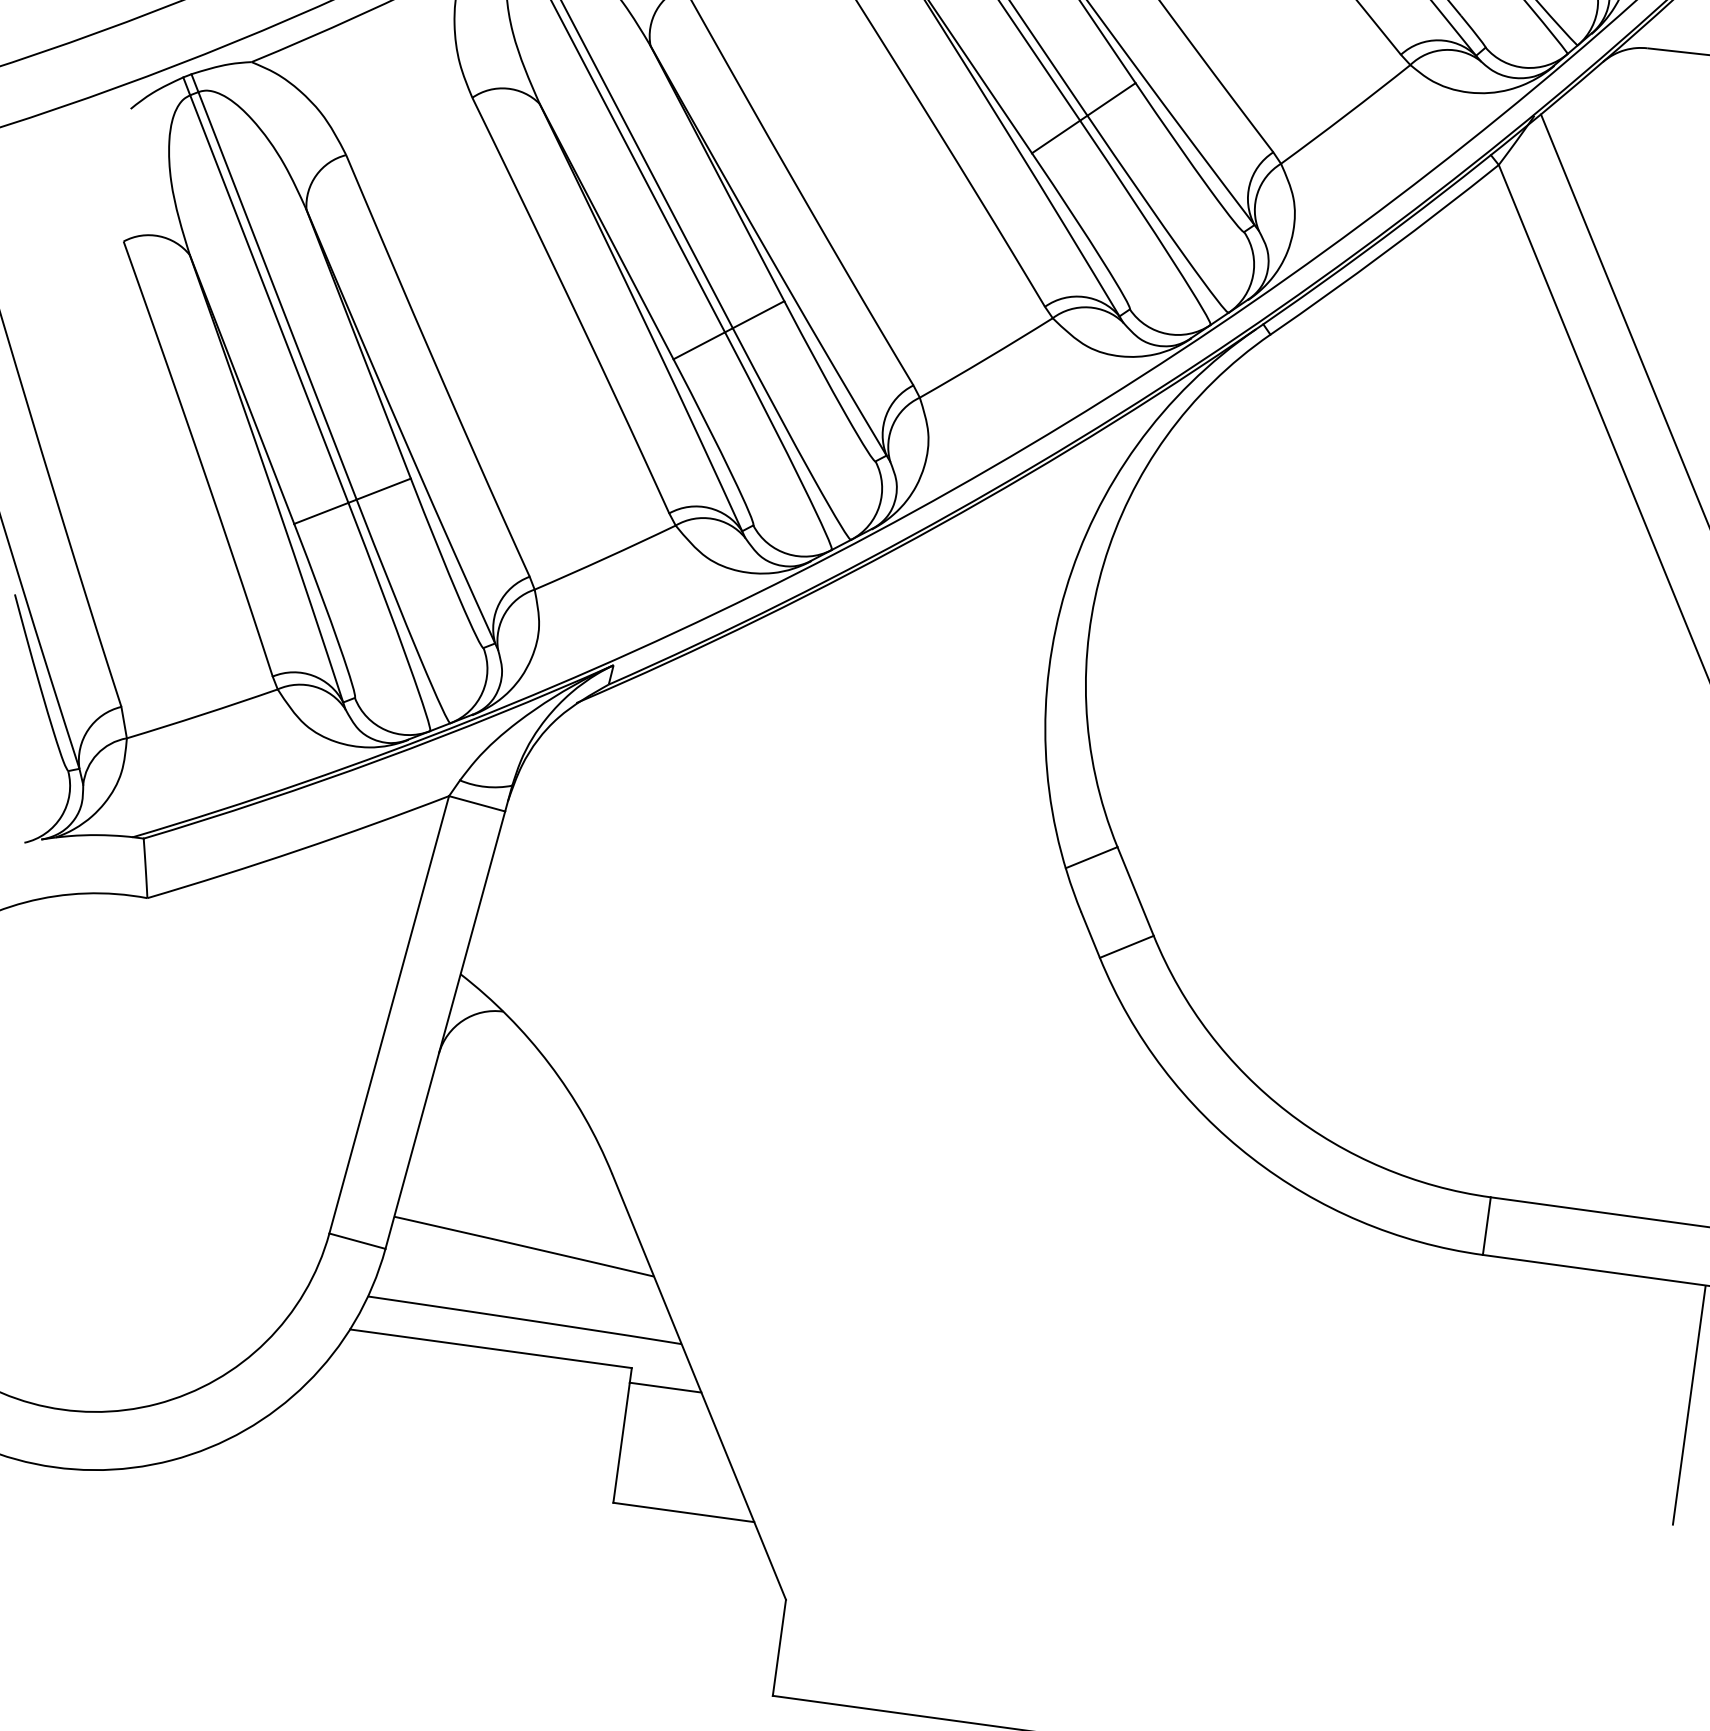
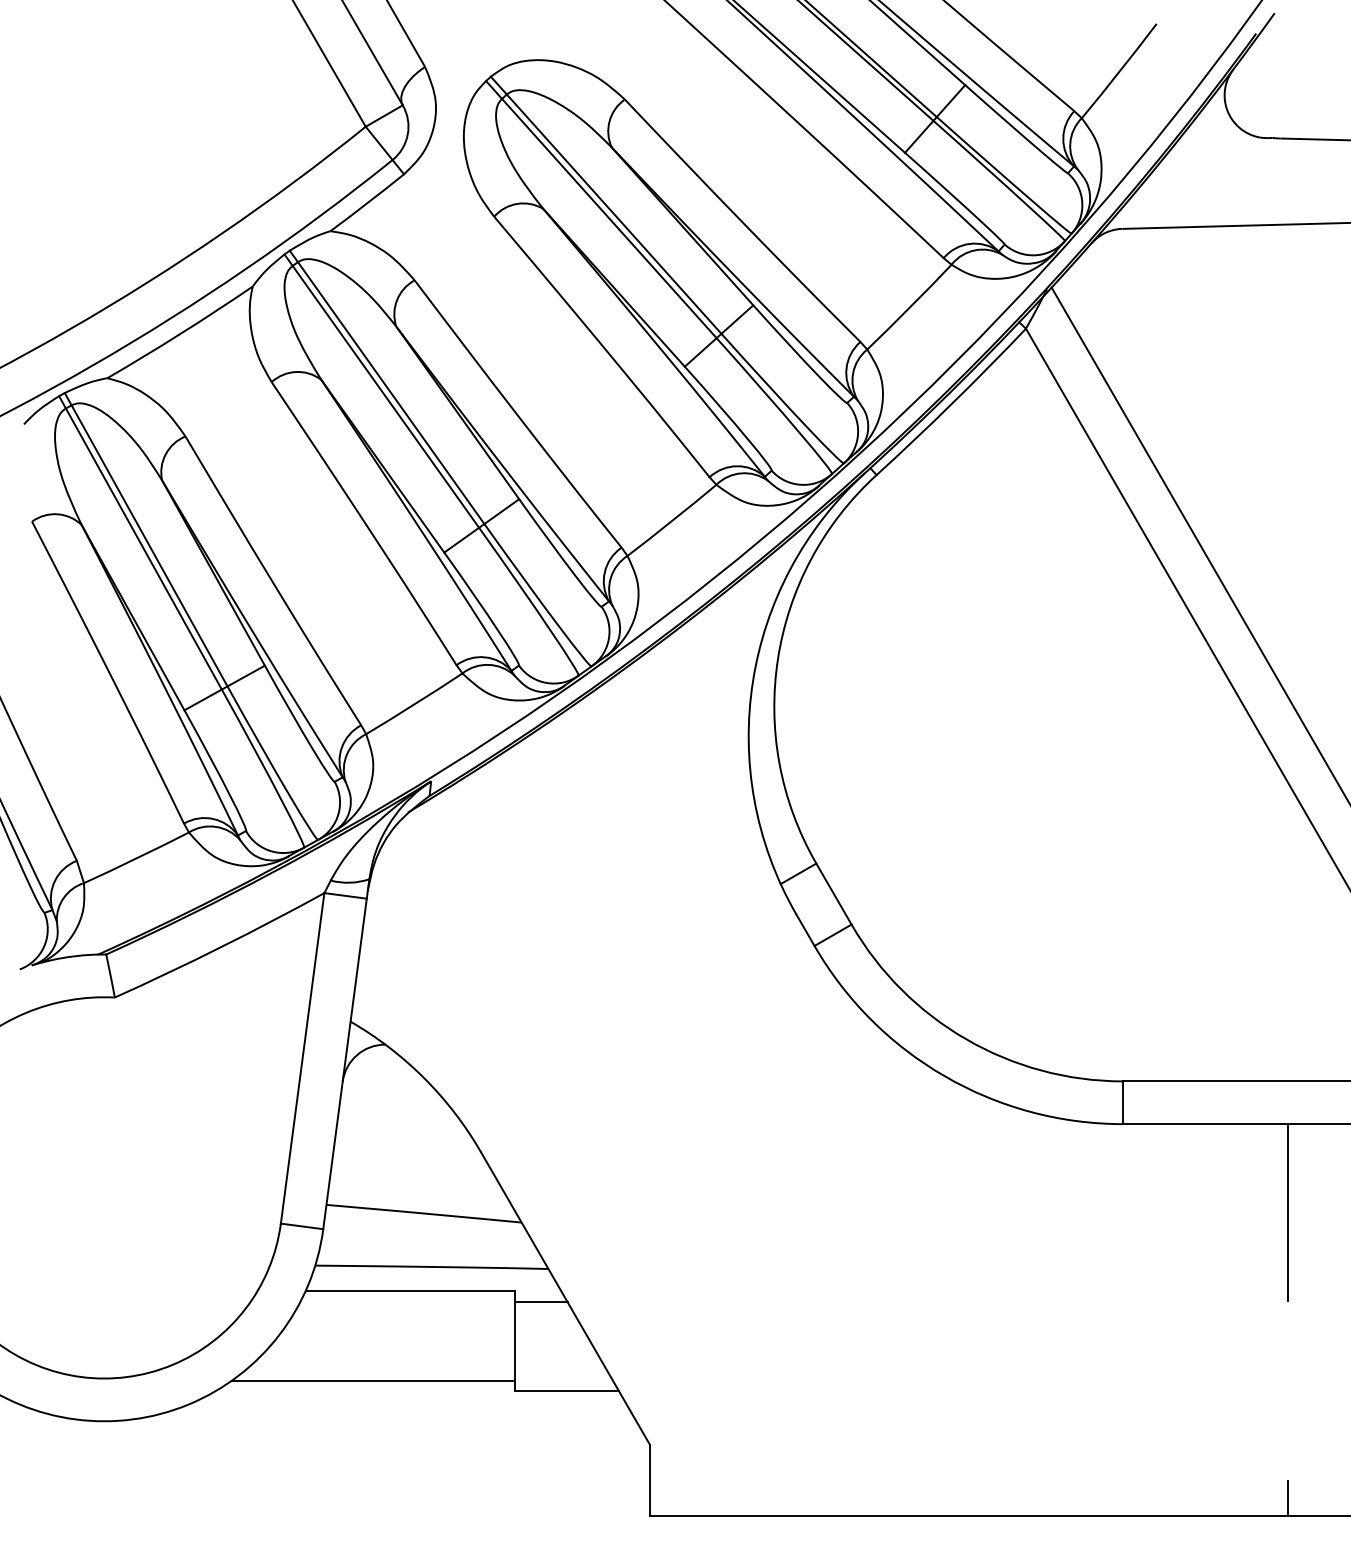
line: (425, 1462) -> (373, 1380), added

